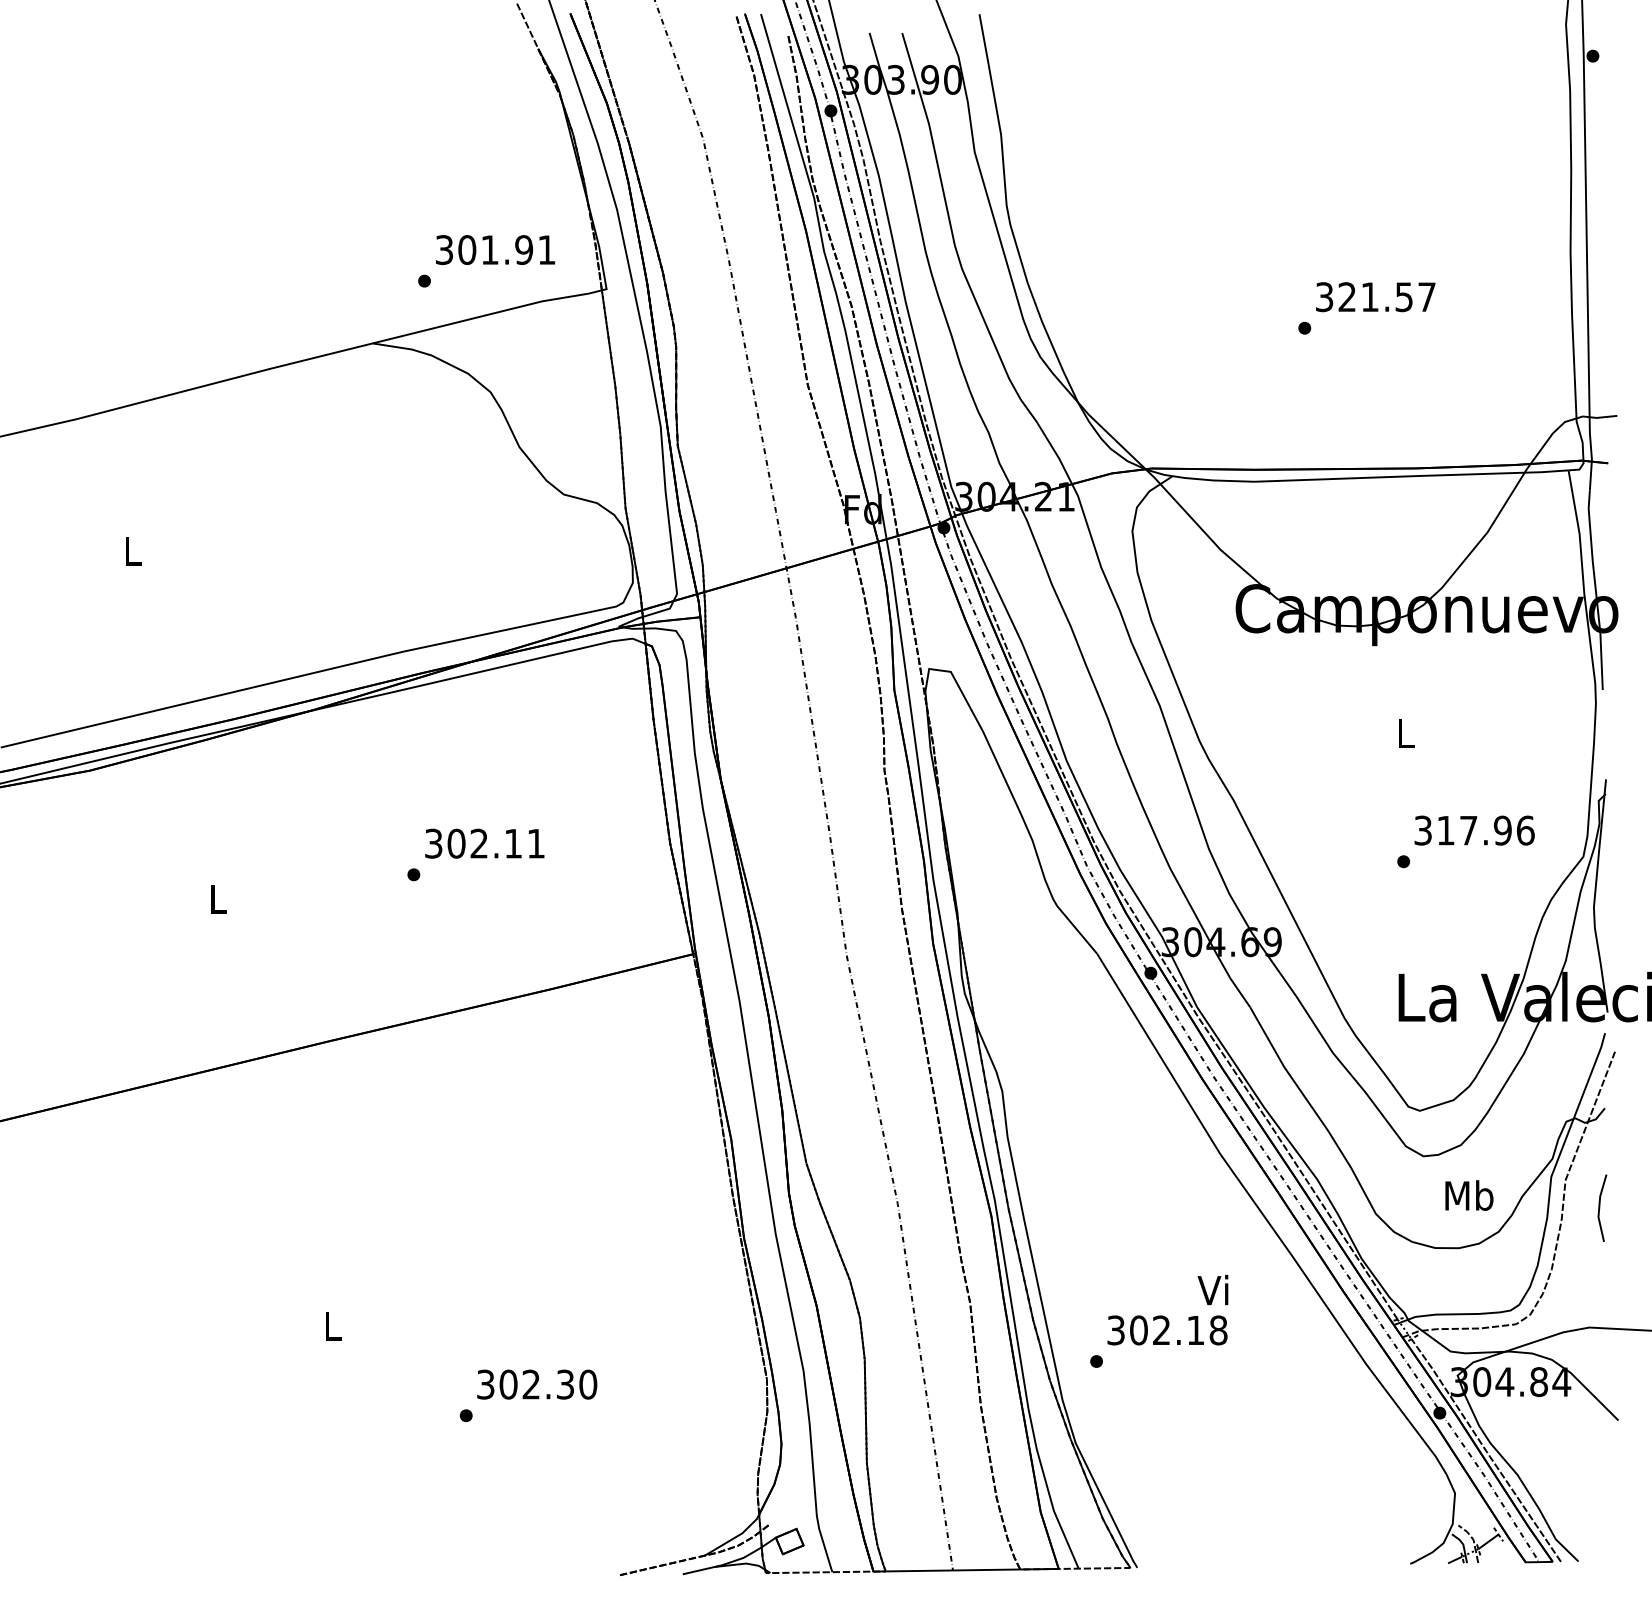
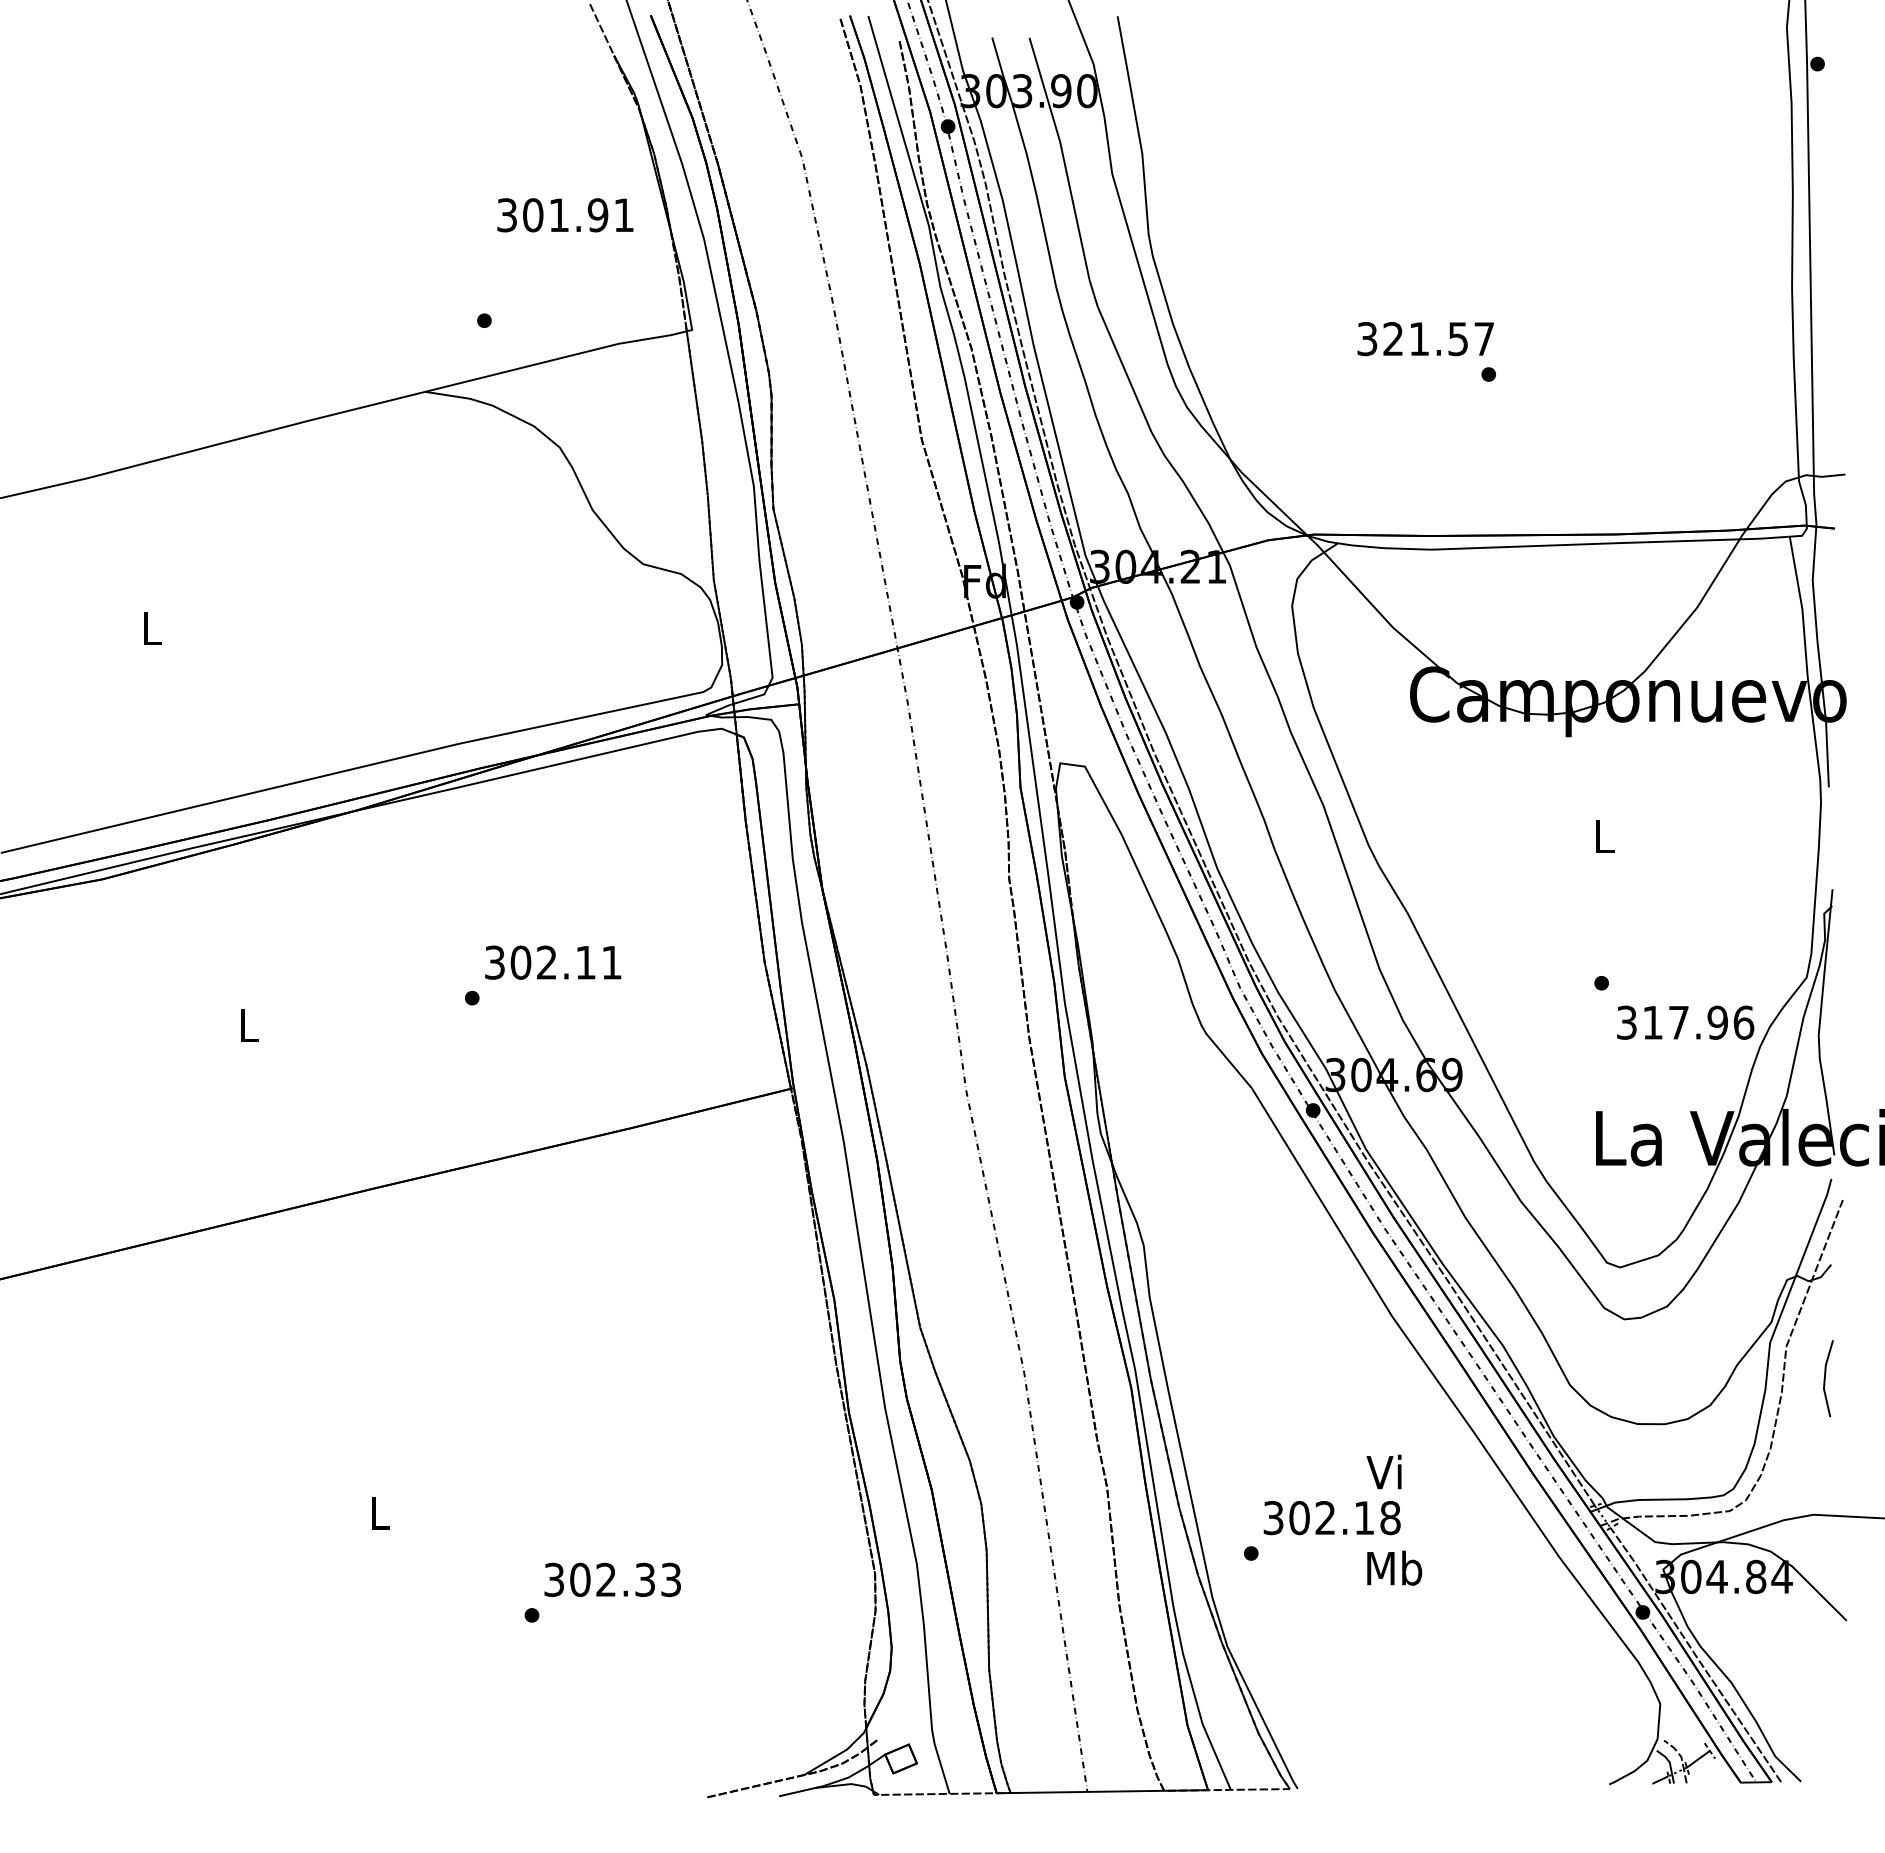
text: (495, 250) -> (565, 215), moved
text: (1375, 297) -> (1425, 339), moved
text: (1474, 830) -> (1685, 1022), moved
text: (1469, 1194) -> (1394, 1567), moved
text: (588, 1384) -> (671, 1579), 302.30 -> 302.33

